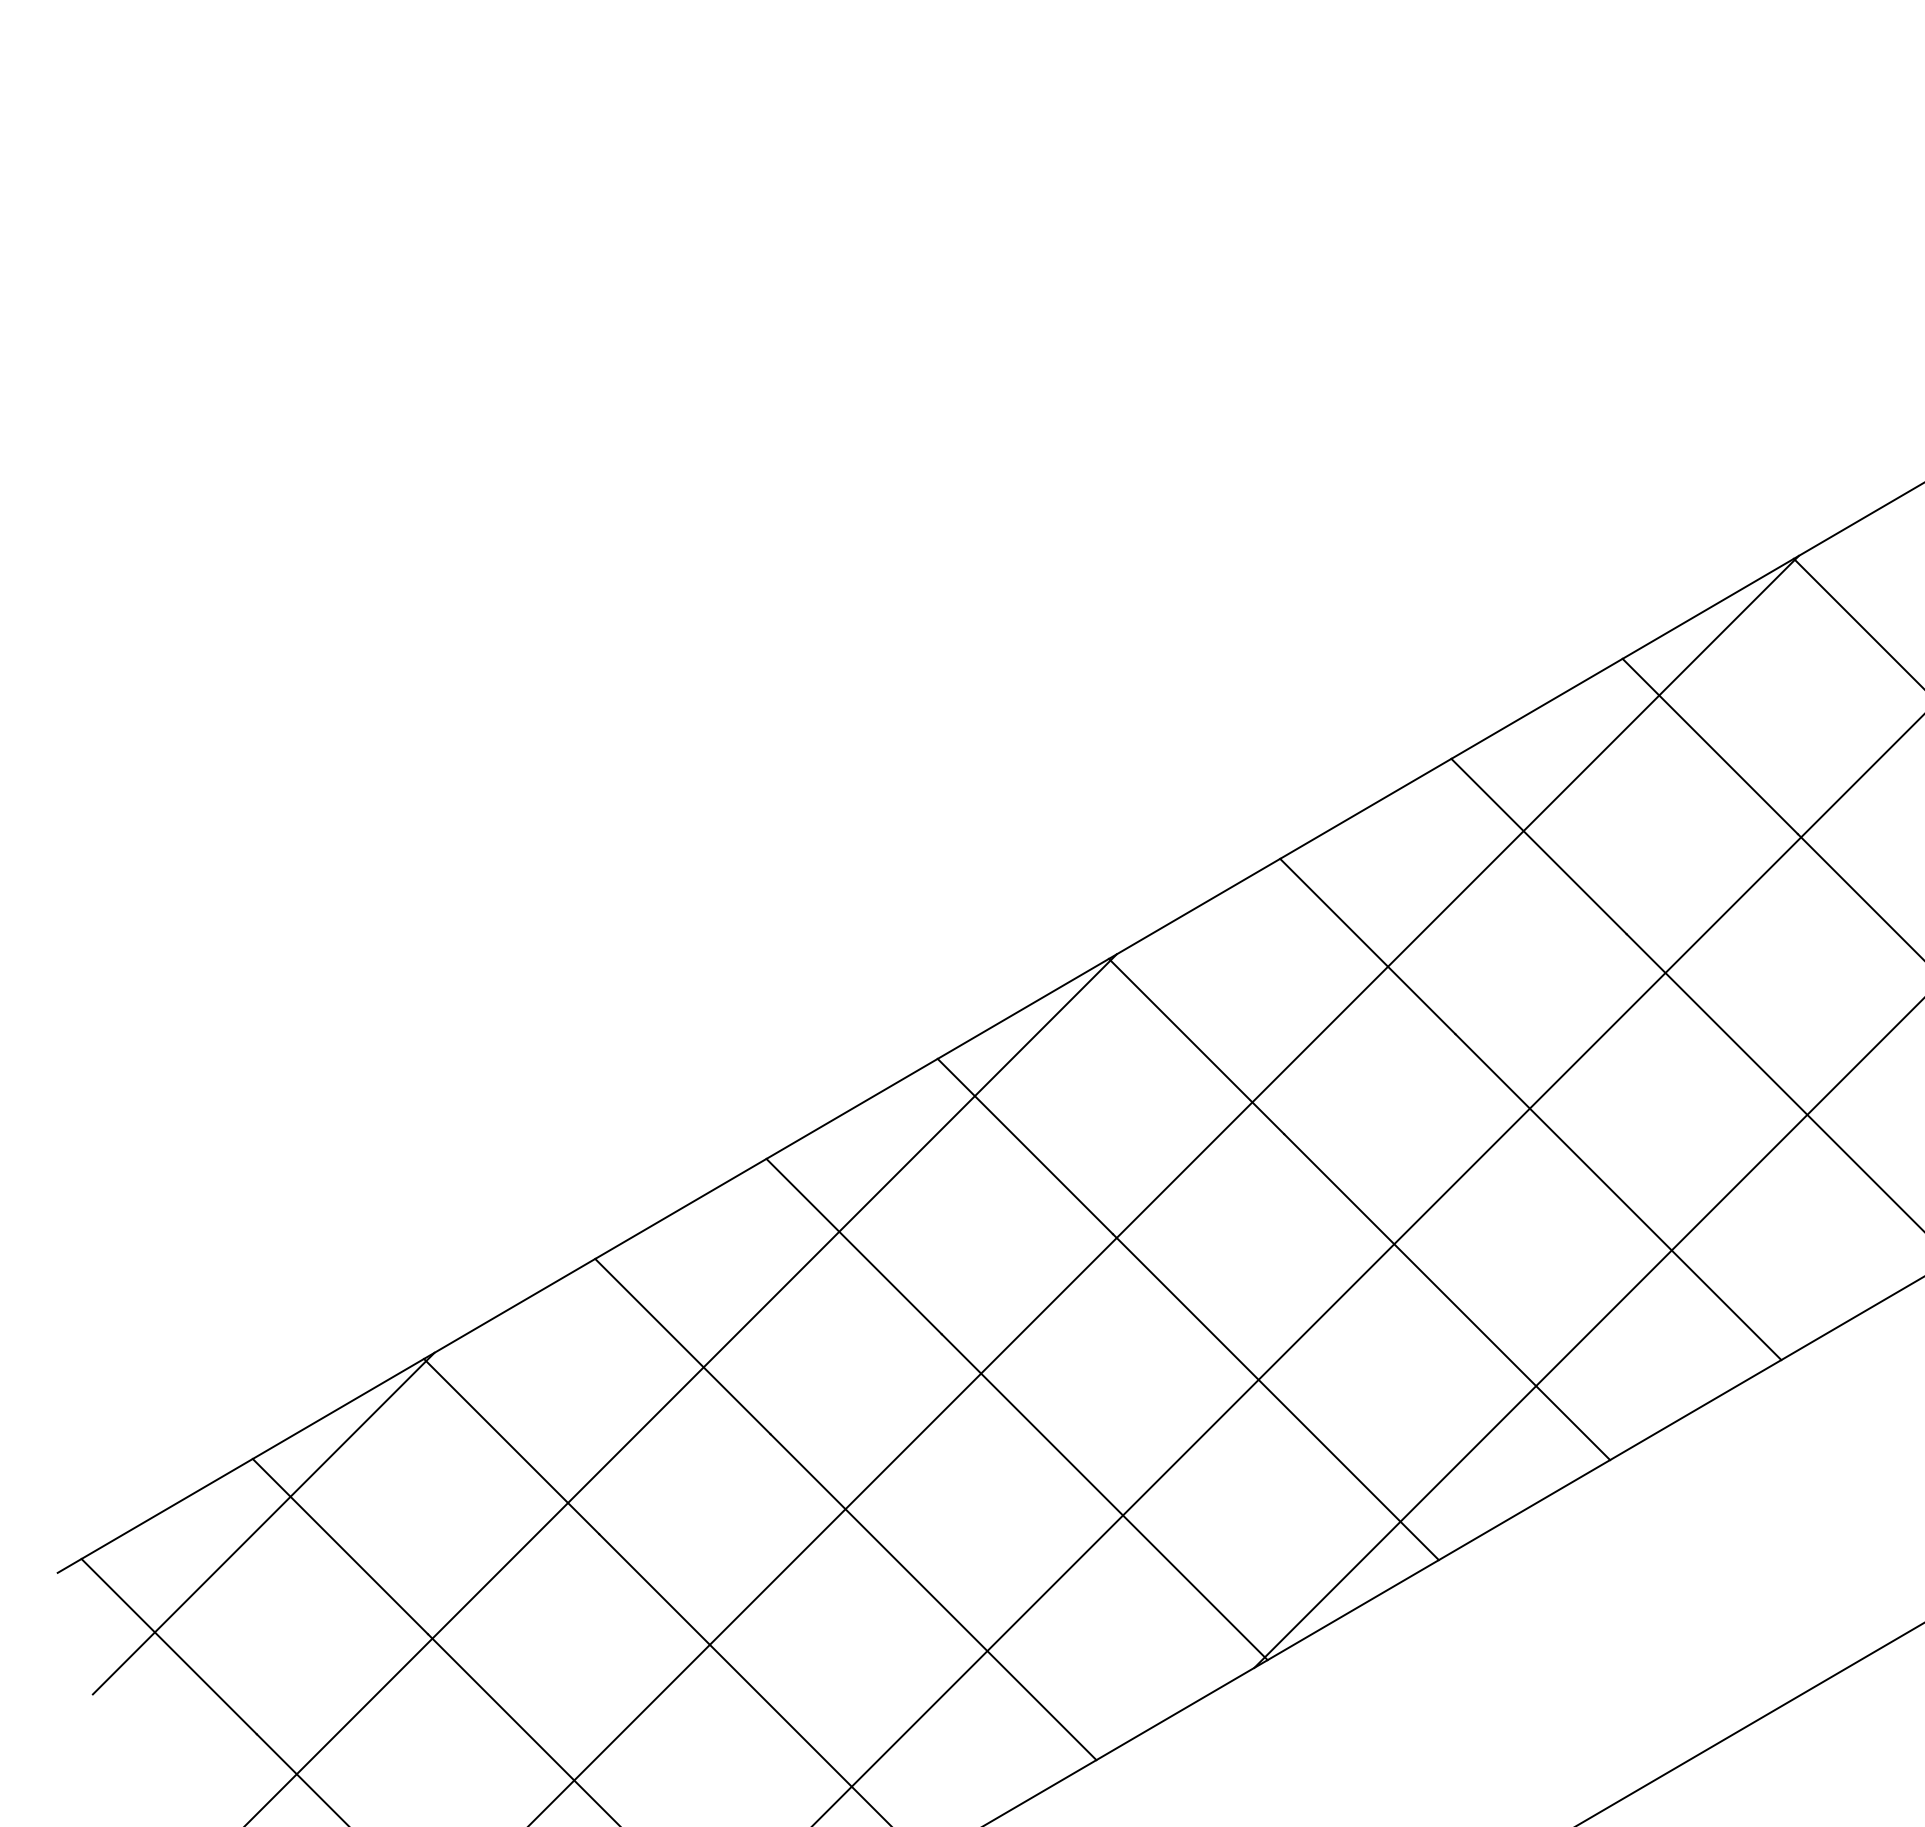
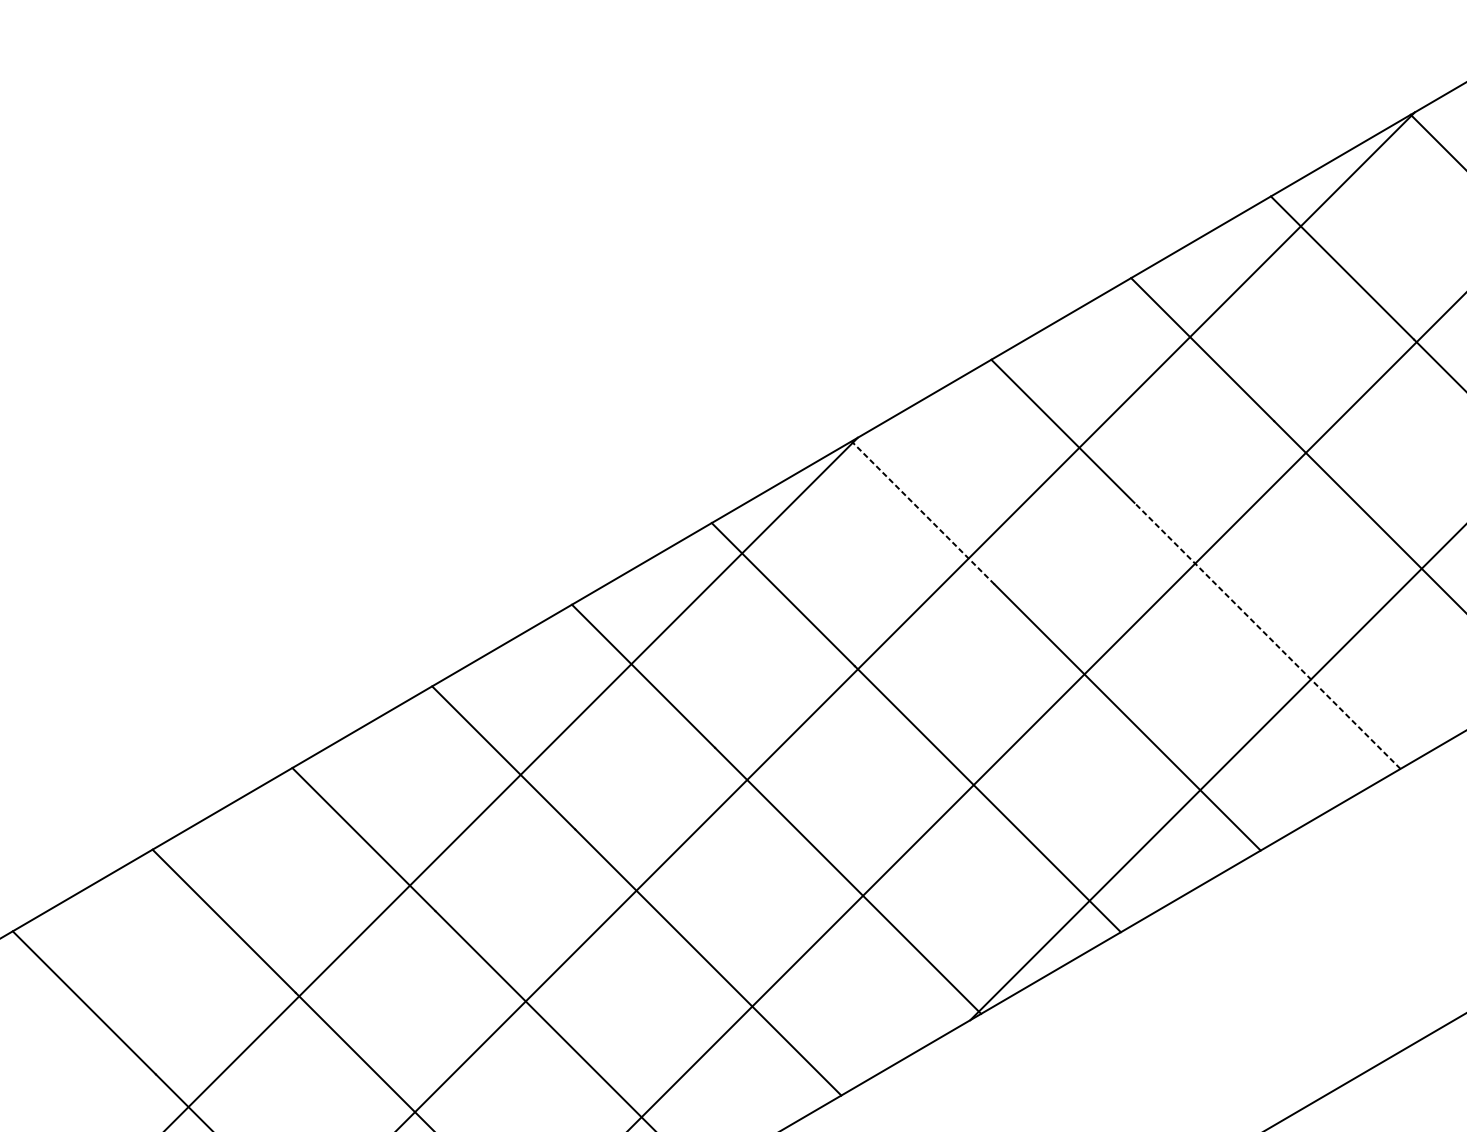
line: (1196, 1046) -> (923, 512), solid -> dashed
line: (1618, 1196) -> (1267, 635), solid -> dashed
line: (263, 1523) -> (161, 902), removed

